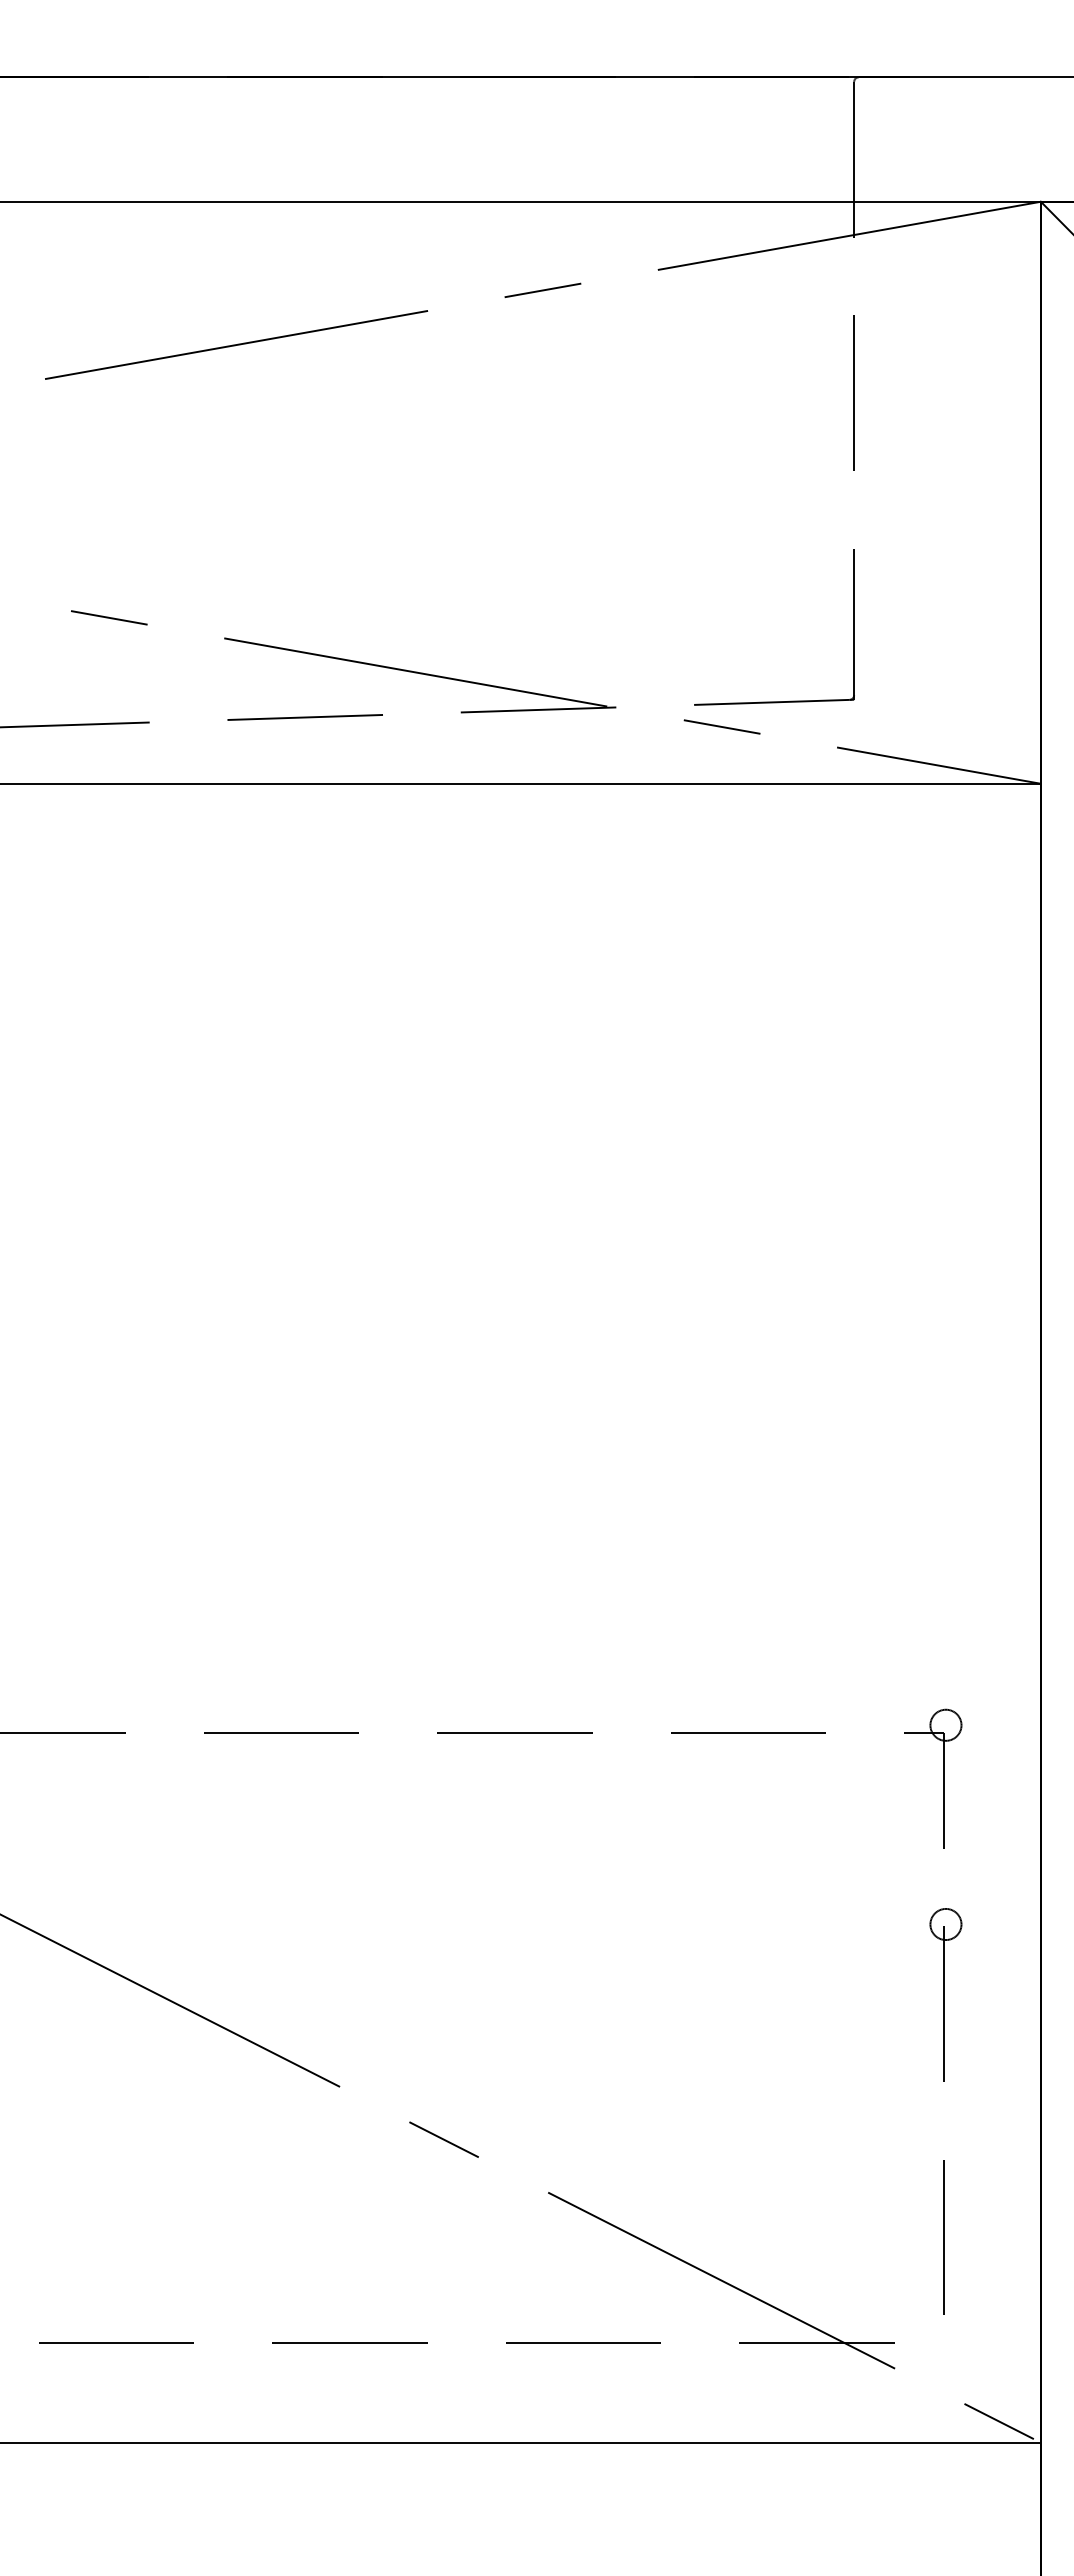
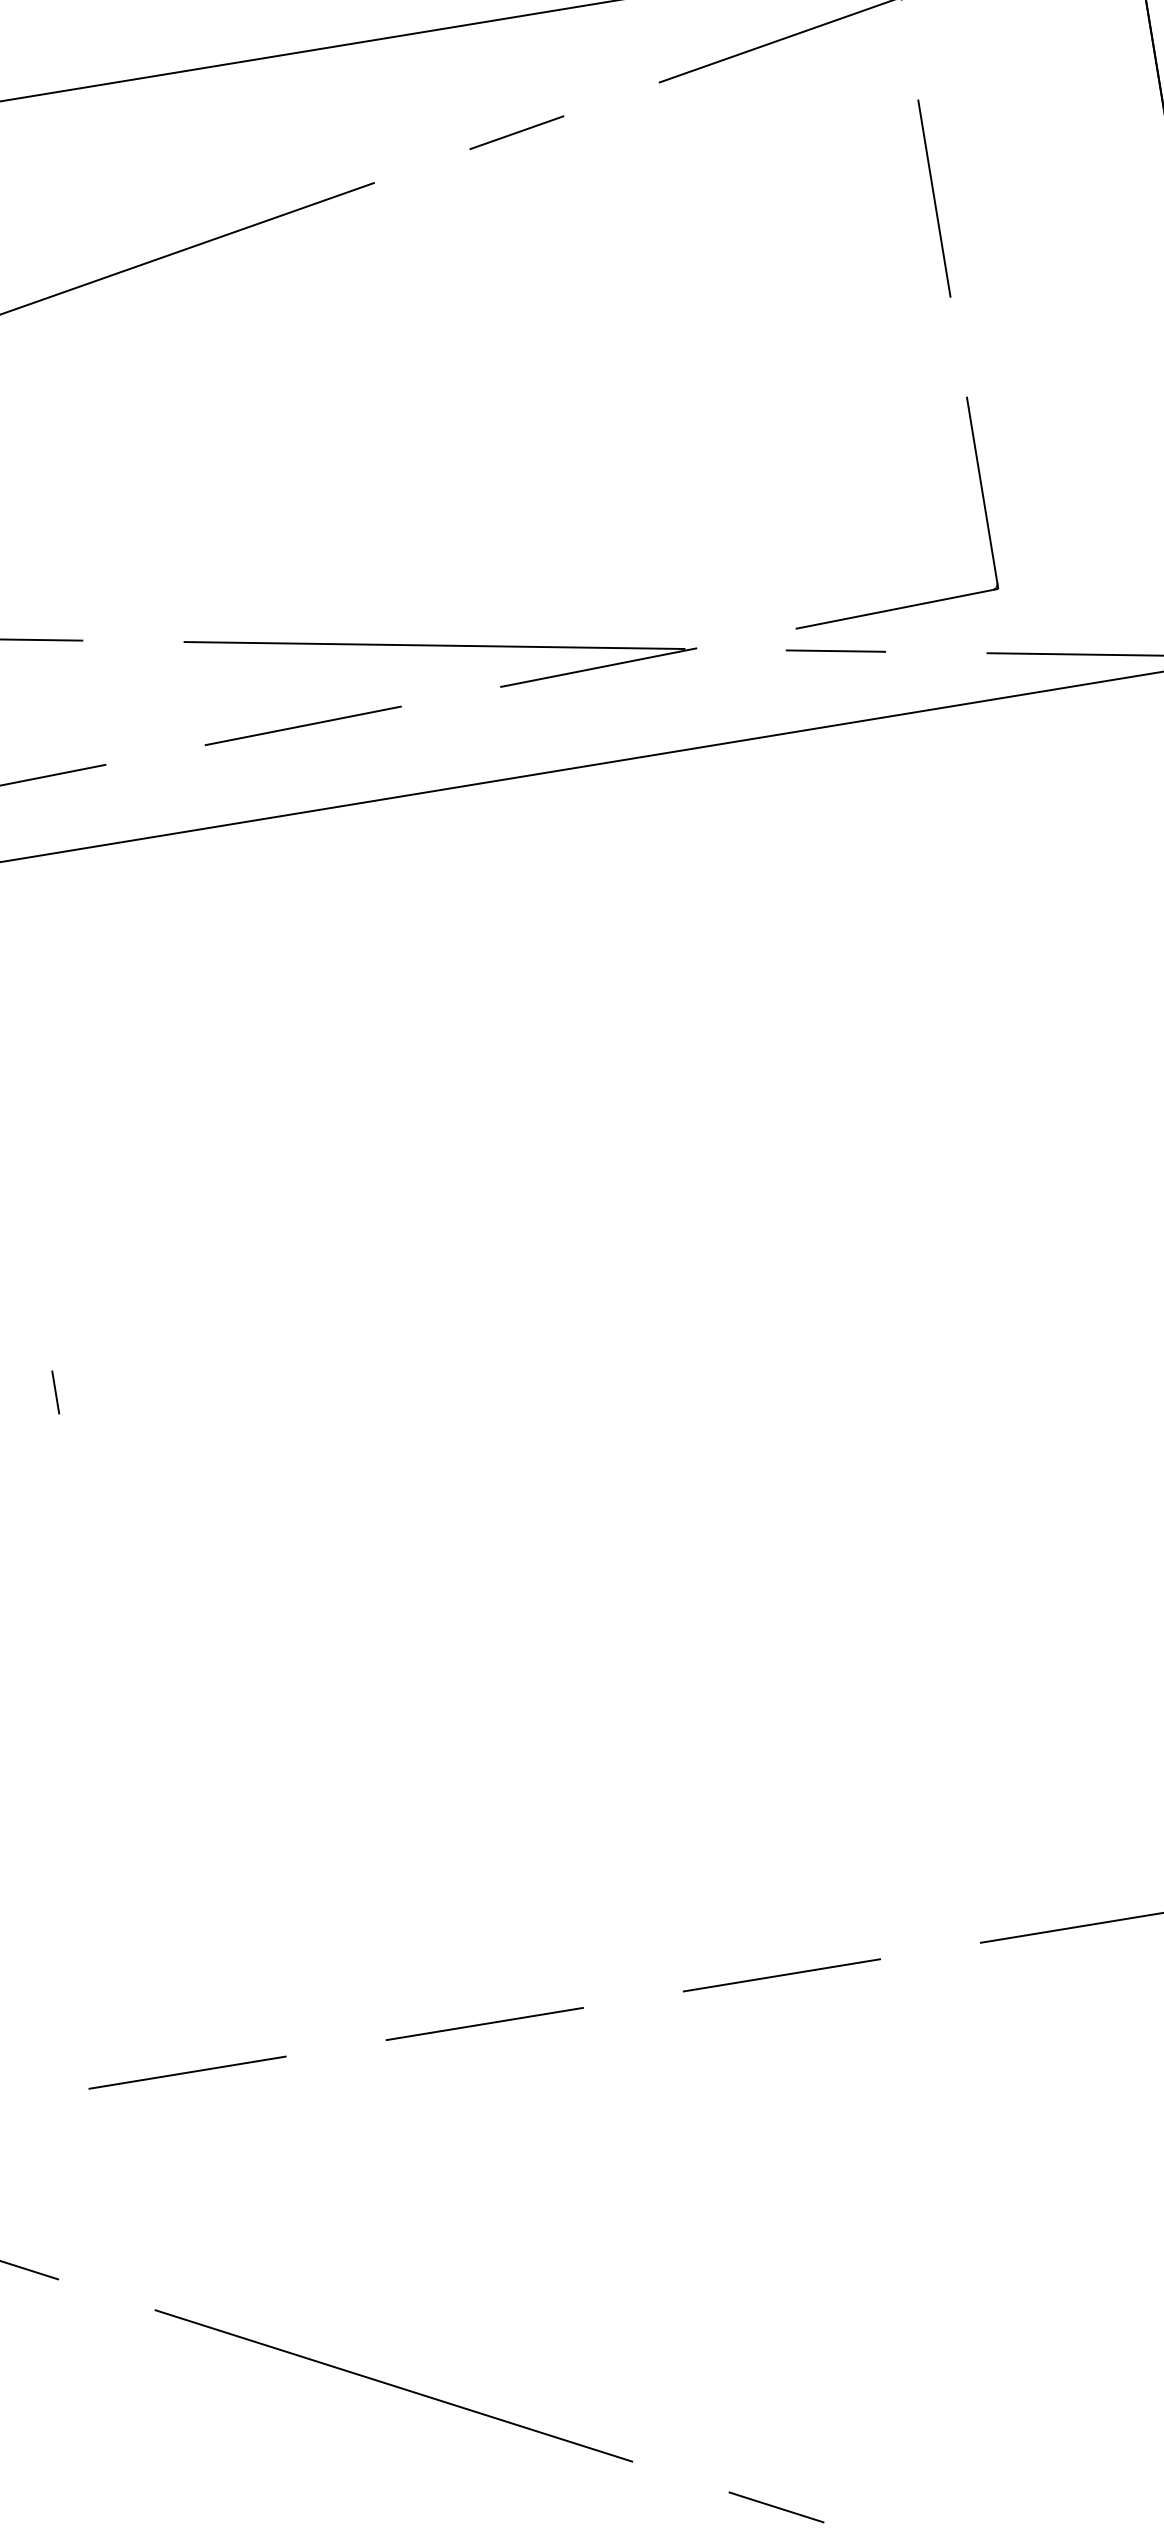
line: (31, 1196) -> (54, 1392), added

